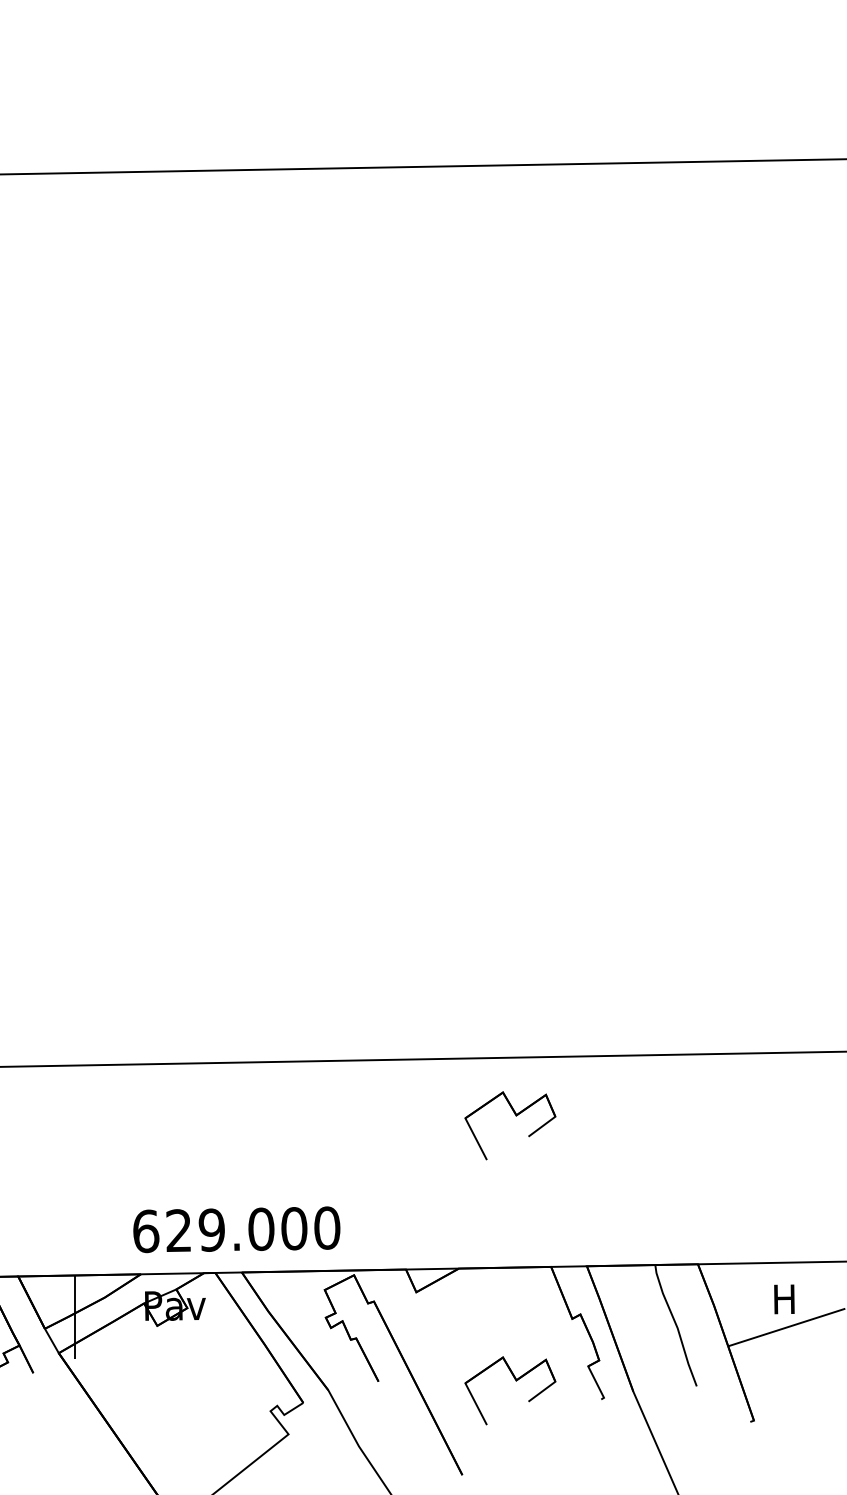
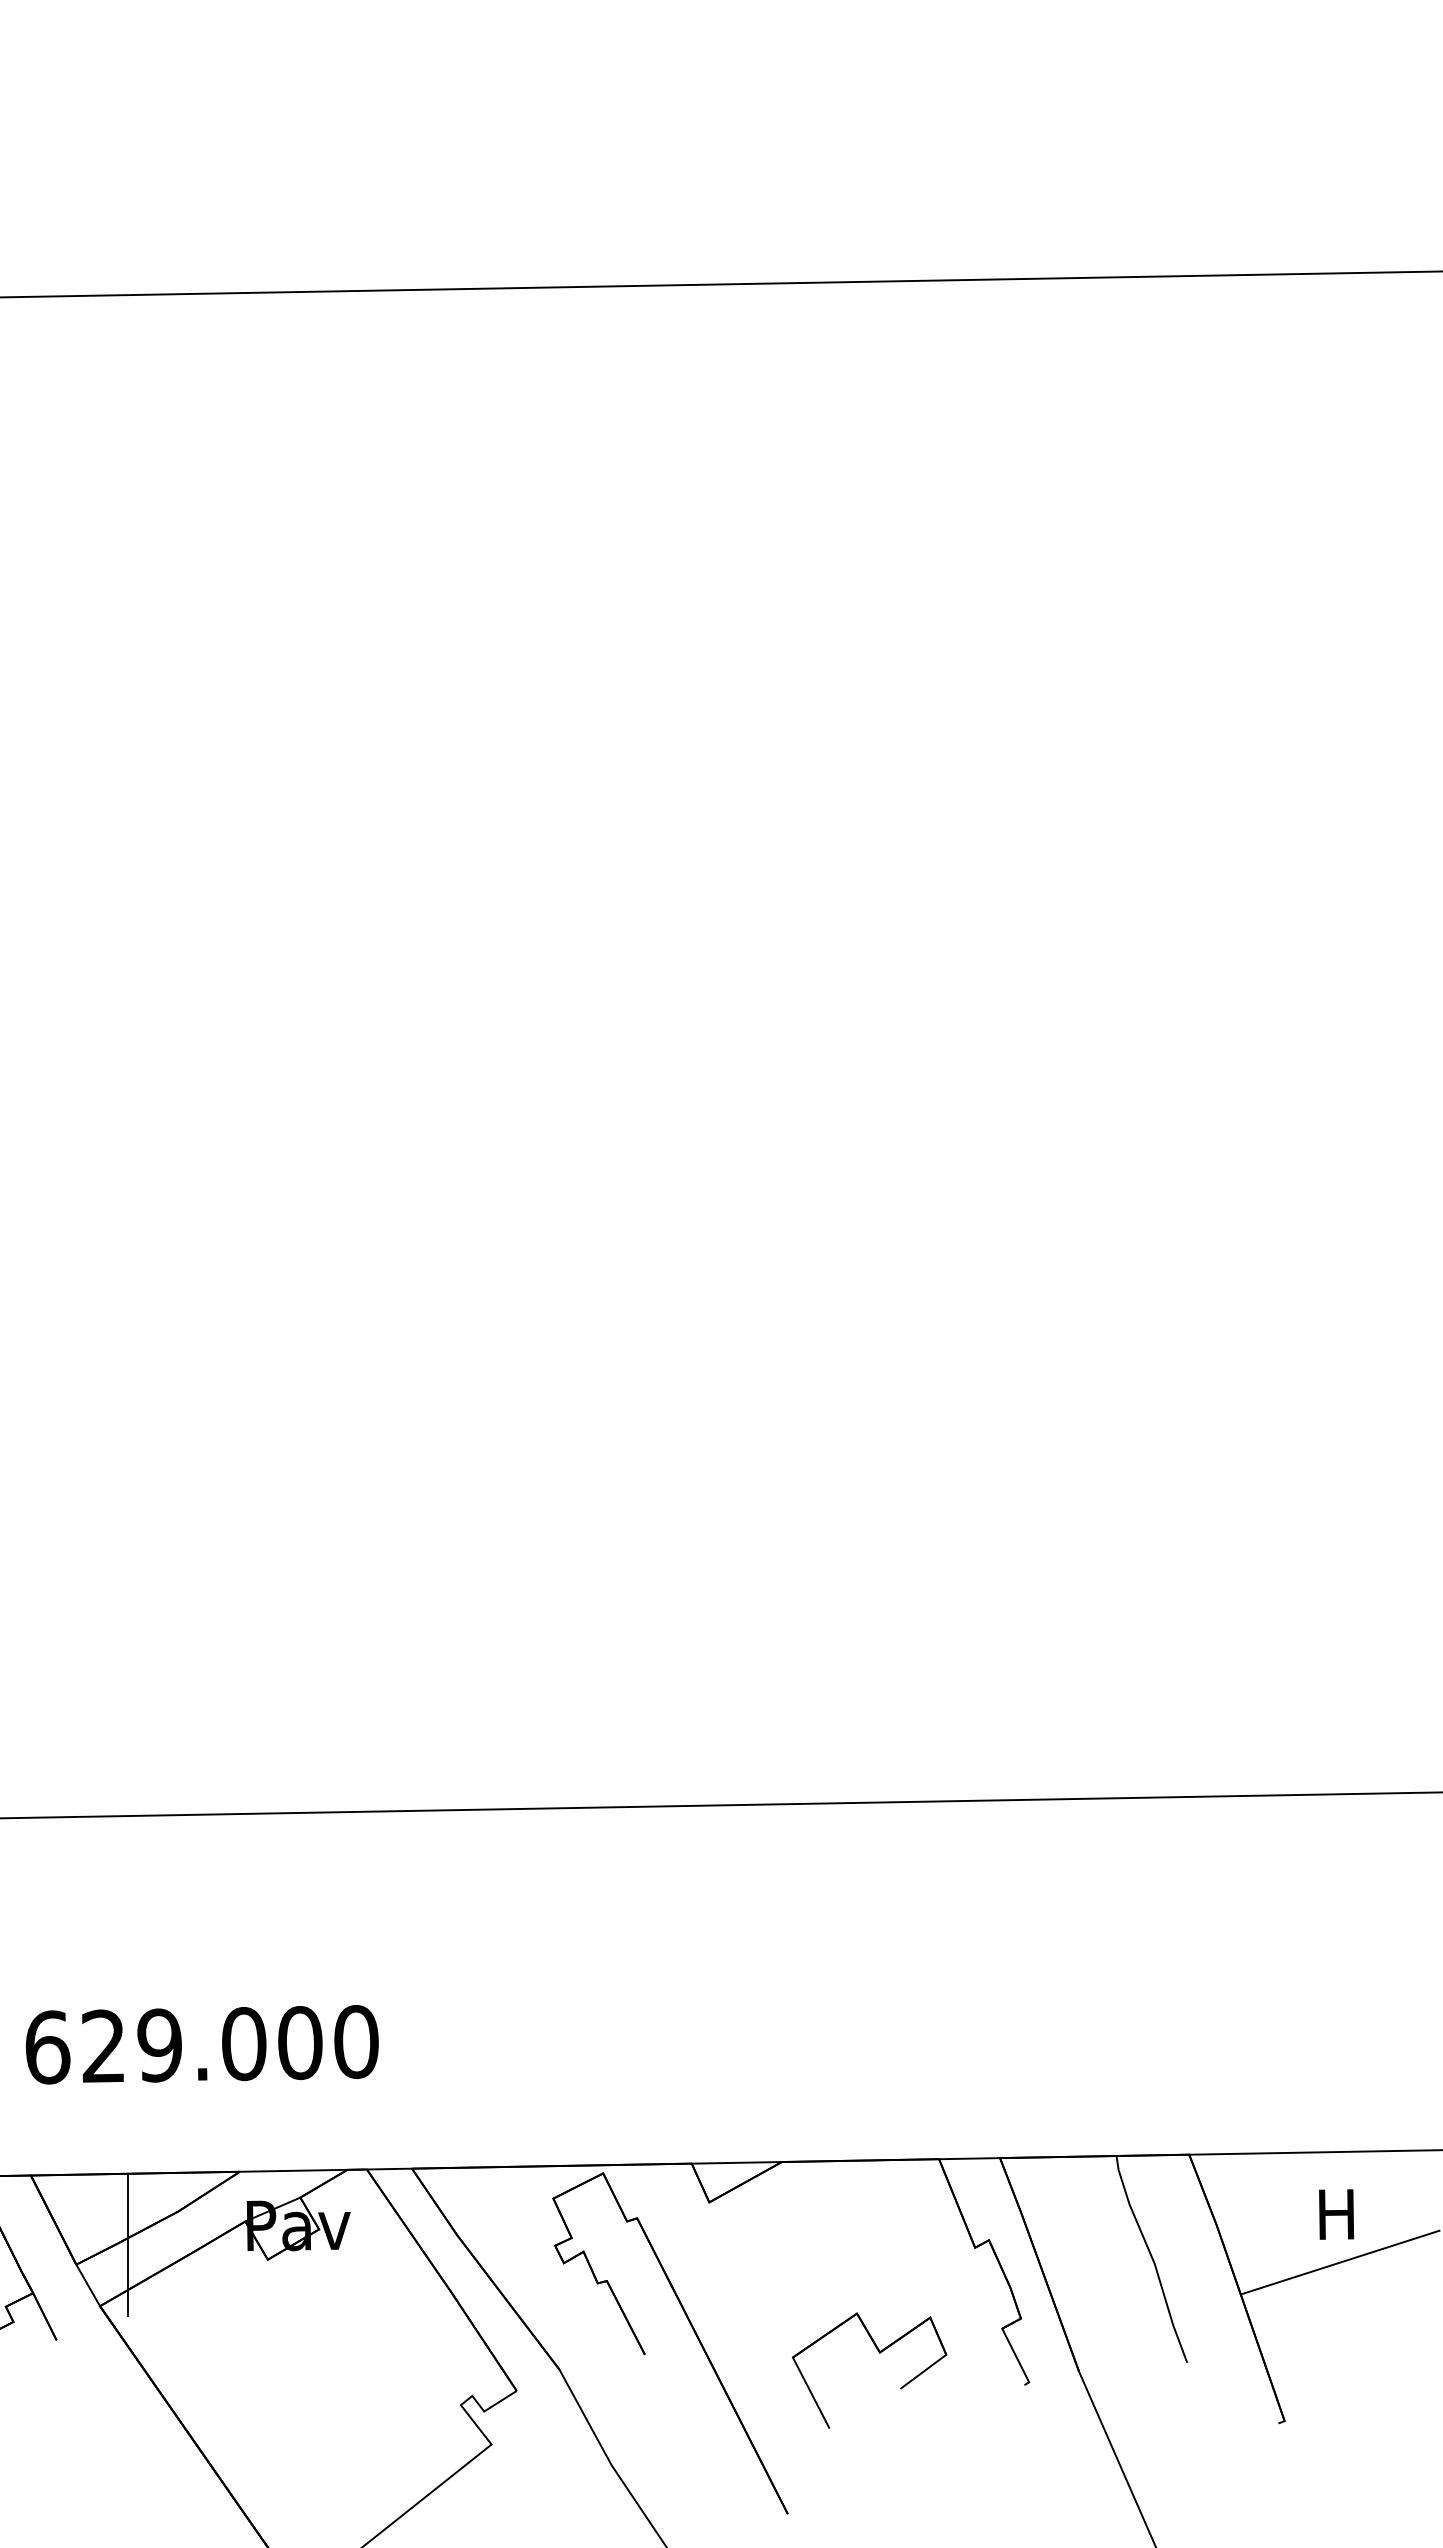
part: (515, 1116) -> (878, 1902), removed
text: (236, 1229) -> (201, 2044), moved

